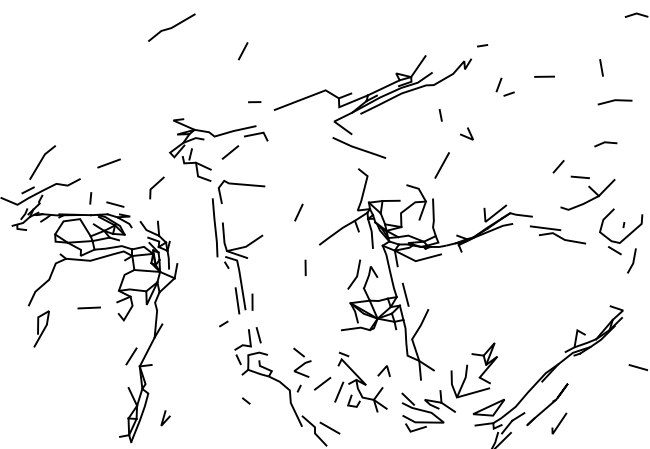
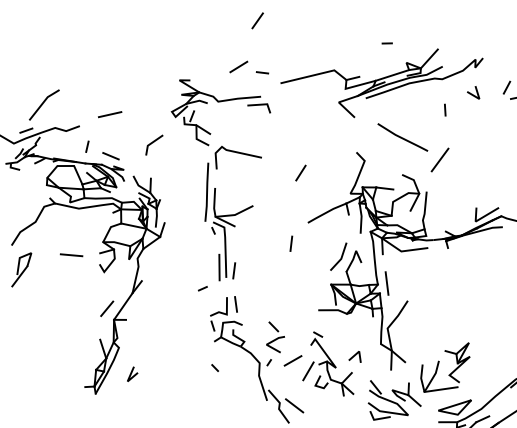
line: (482, 45) -> (387, 43), moved
line: (468, 132) -> (475, 91), moved
line: (358, 147) -> (402, 136), moved
line: (230, 152) -> (238, 67), moved
line: (298, 212) -> (300, 172), moved

